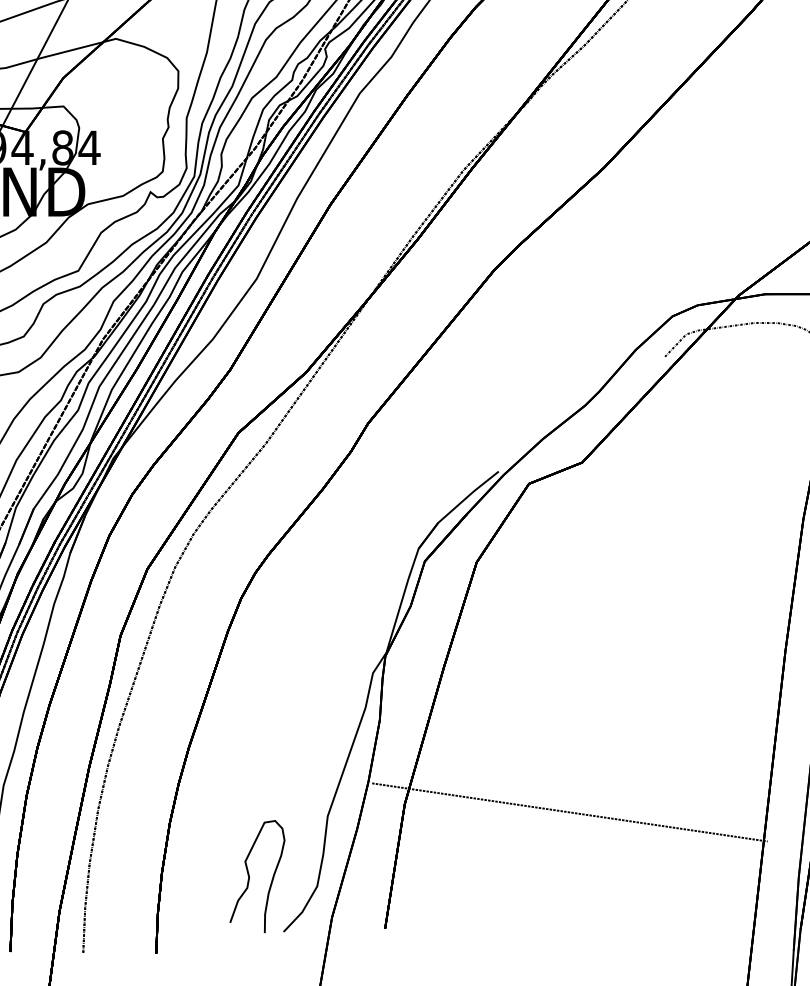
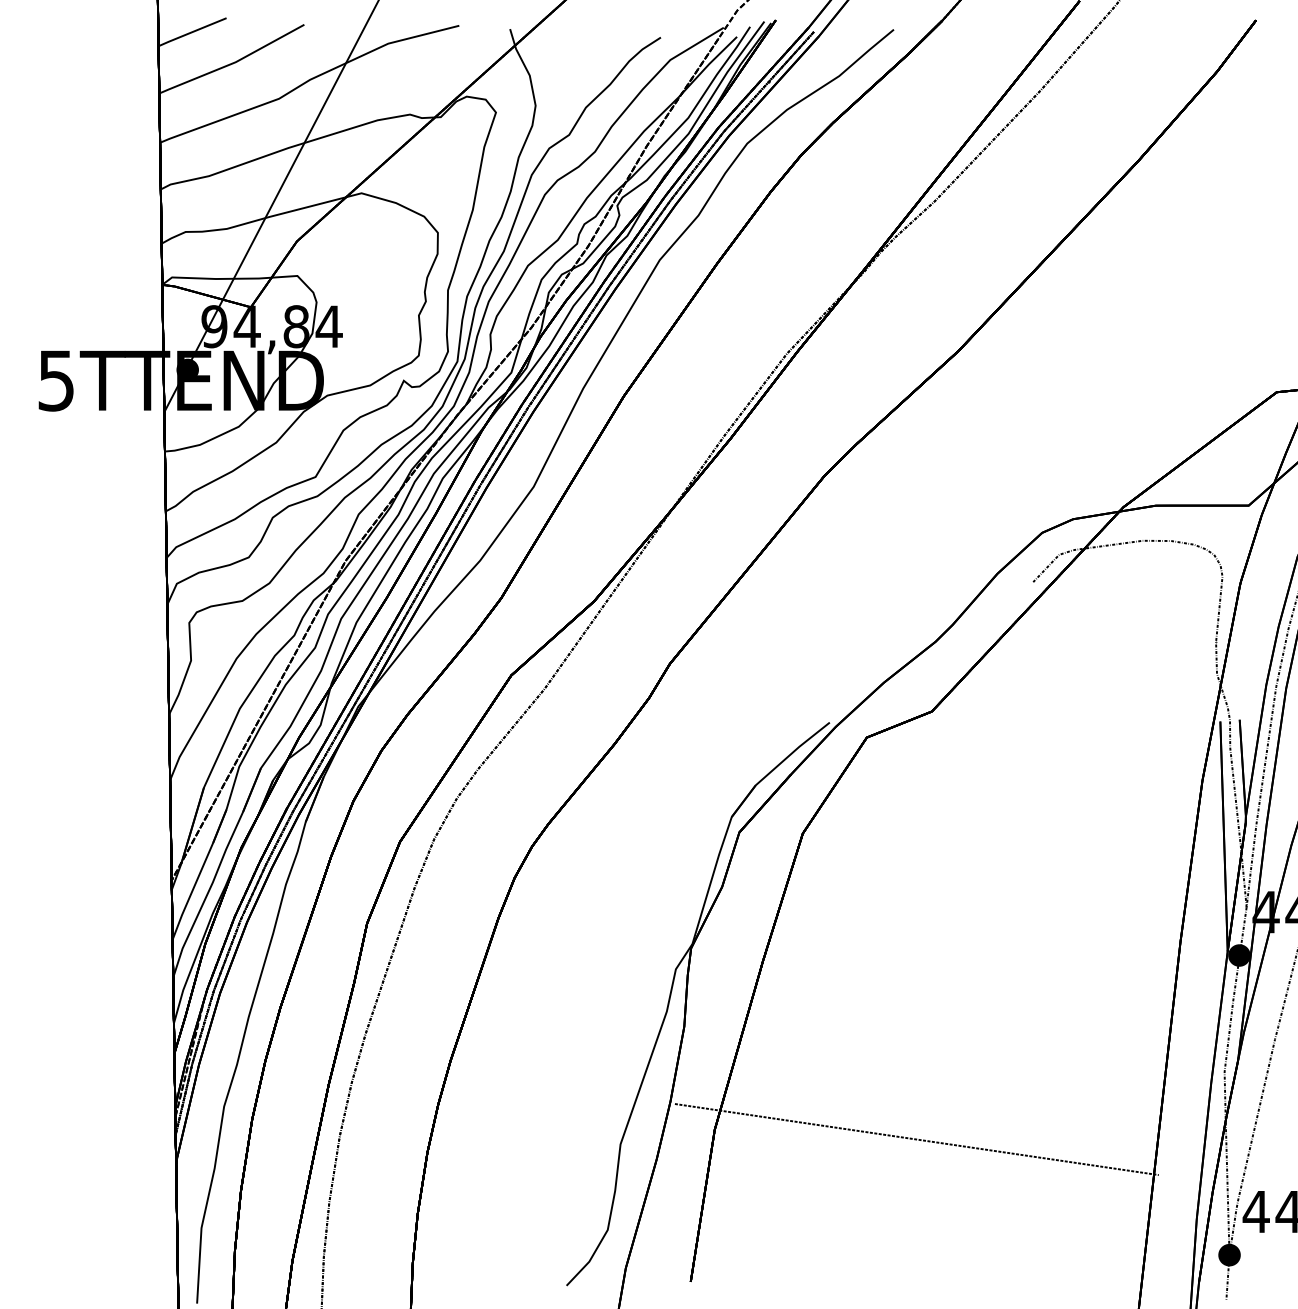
curve: (250, 876) -> (525, 1218), removed

